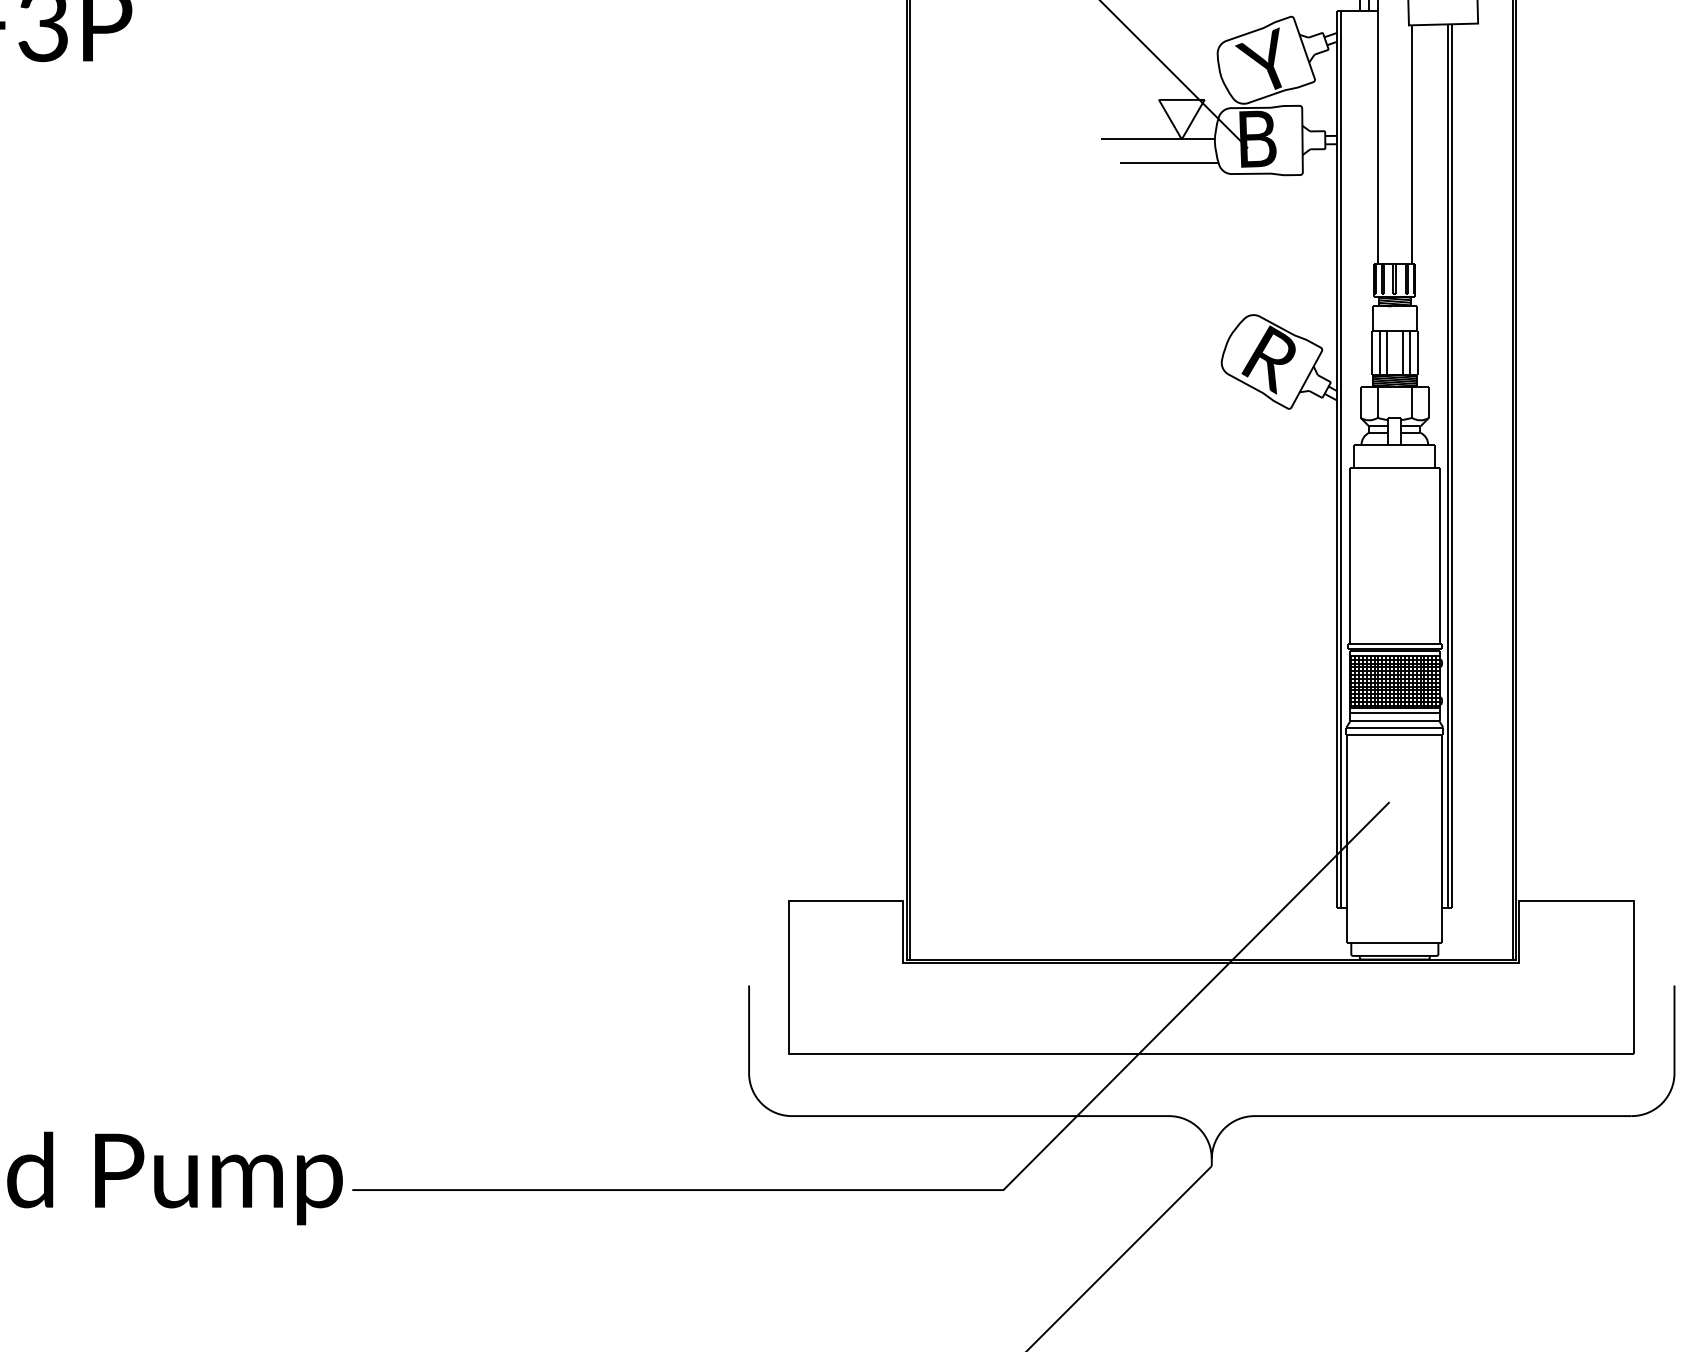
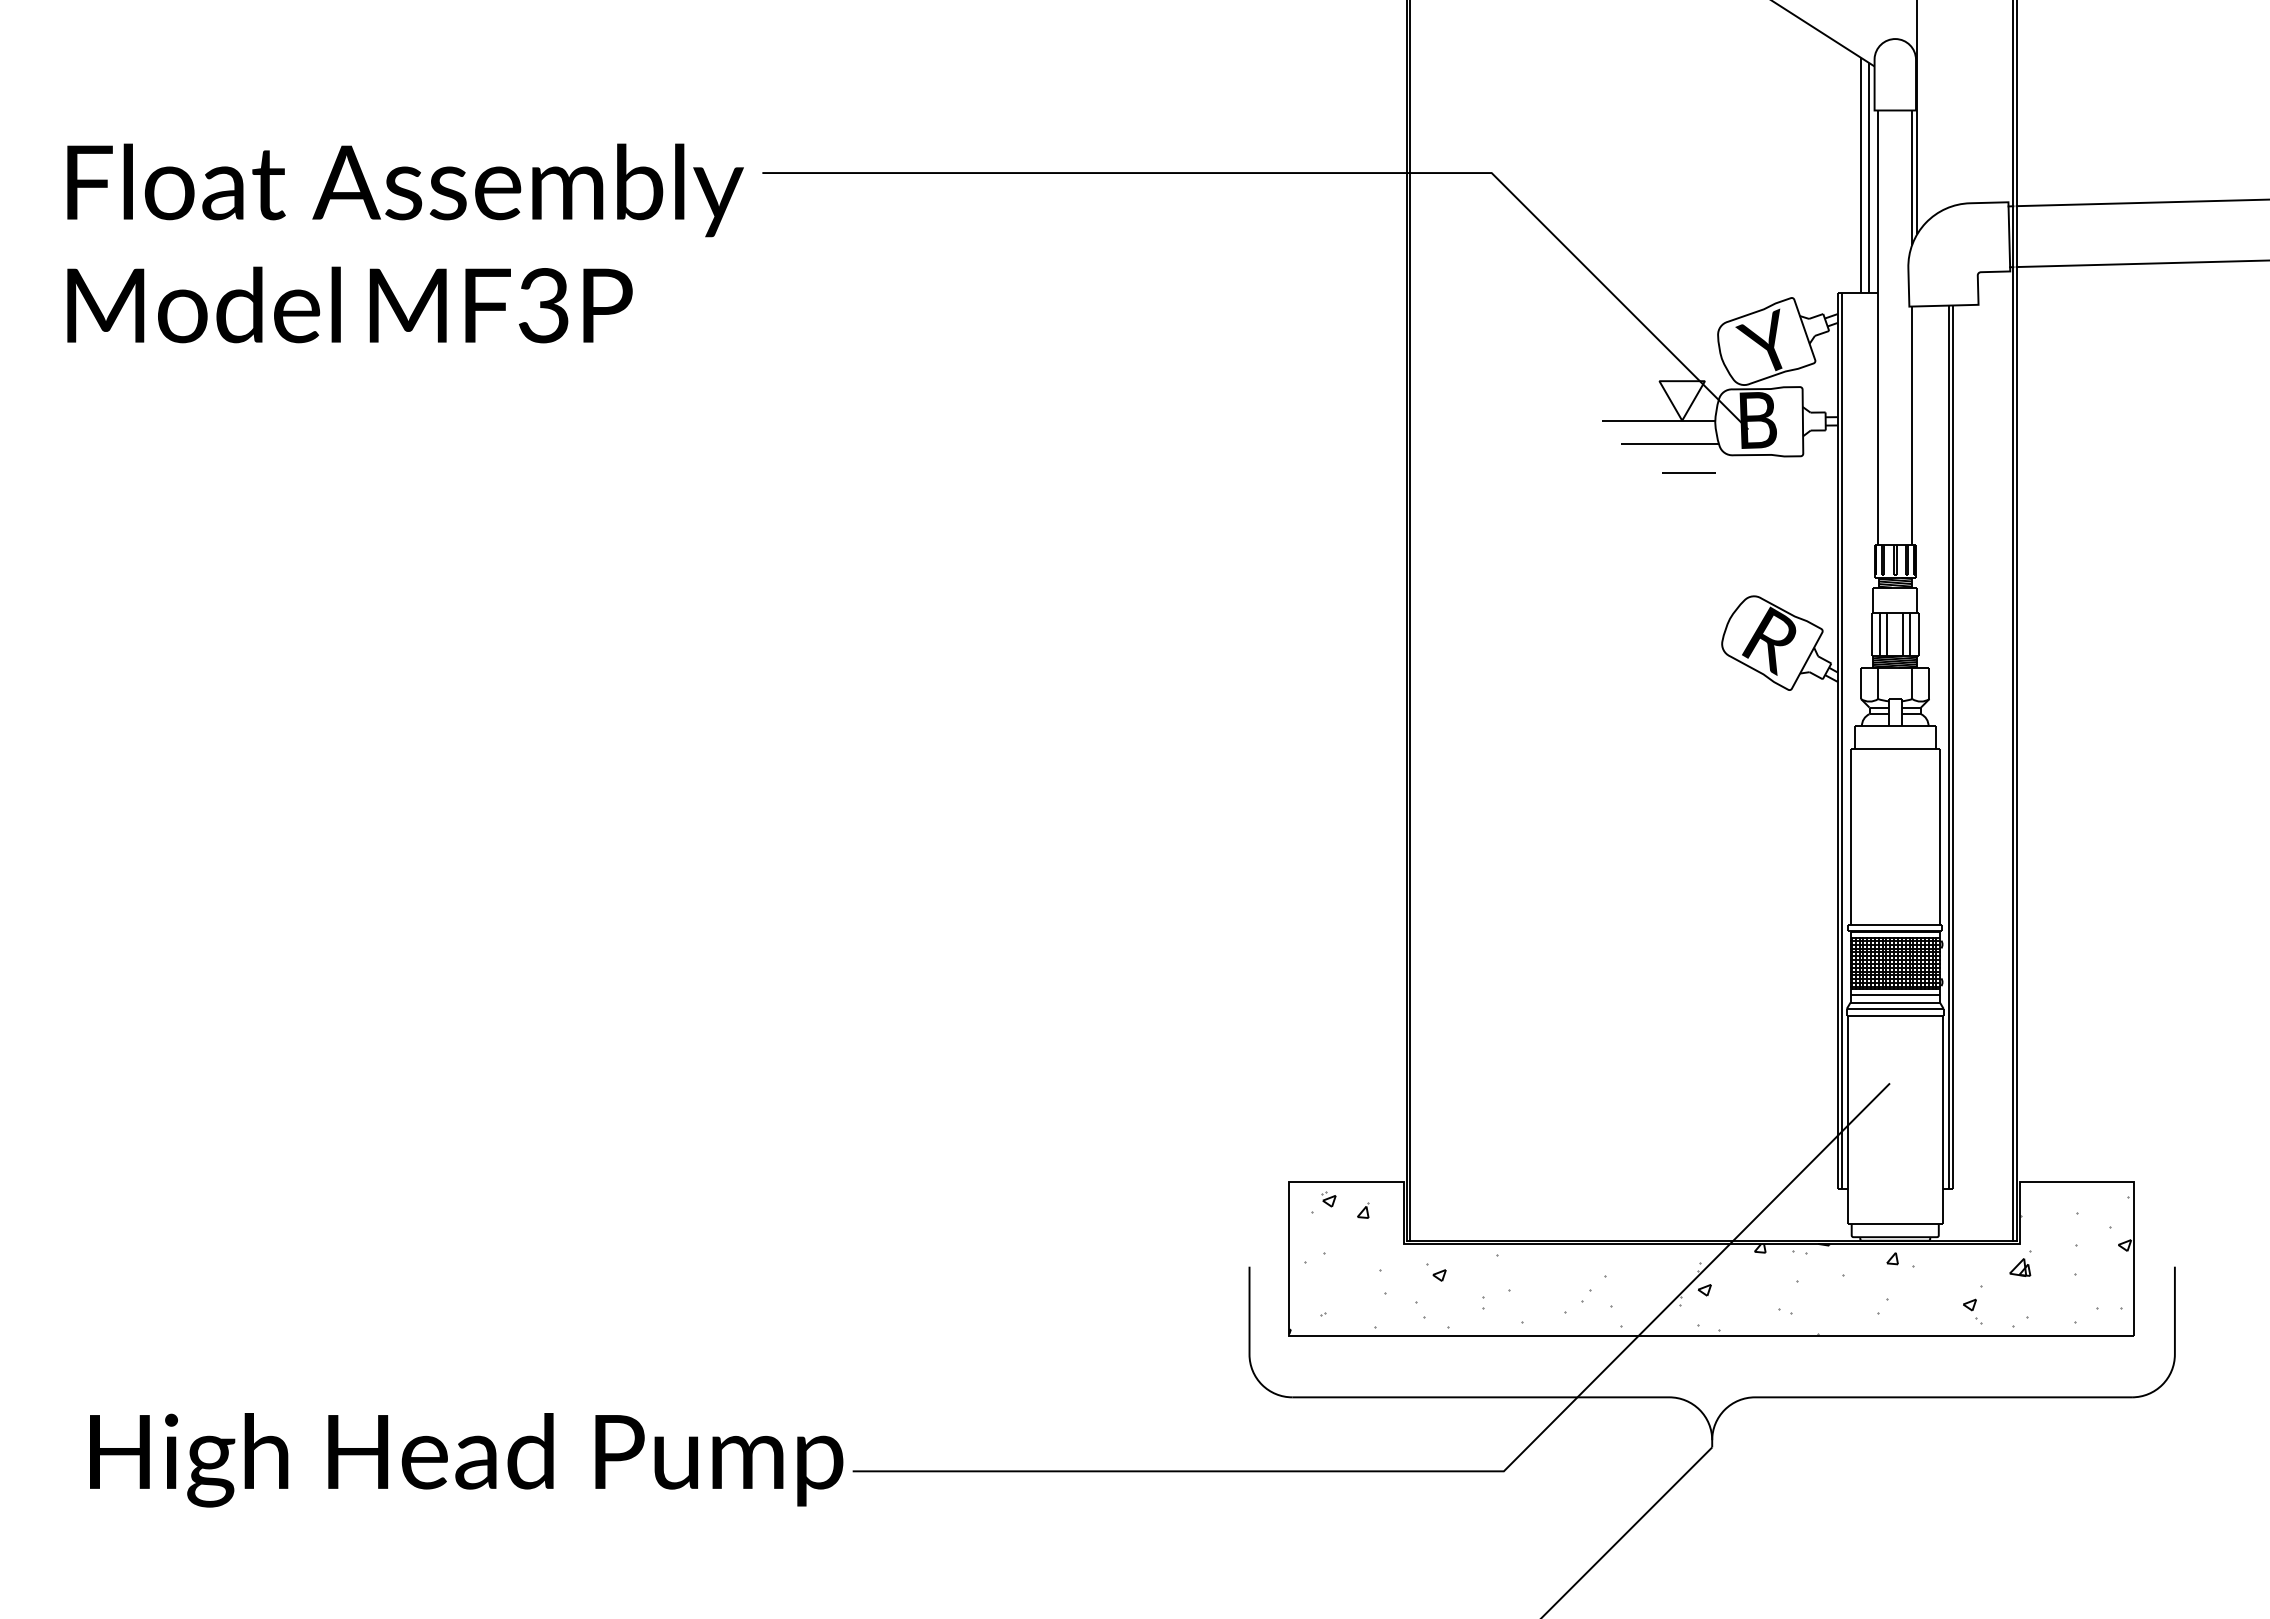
line: (1188, 191) -> (1688, 472), added
hatch: (1210, 982) -> (1710, 1263), added

